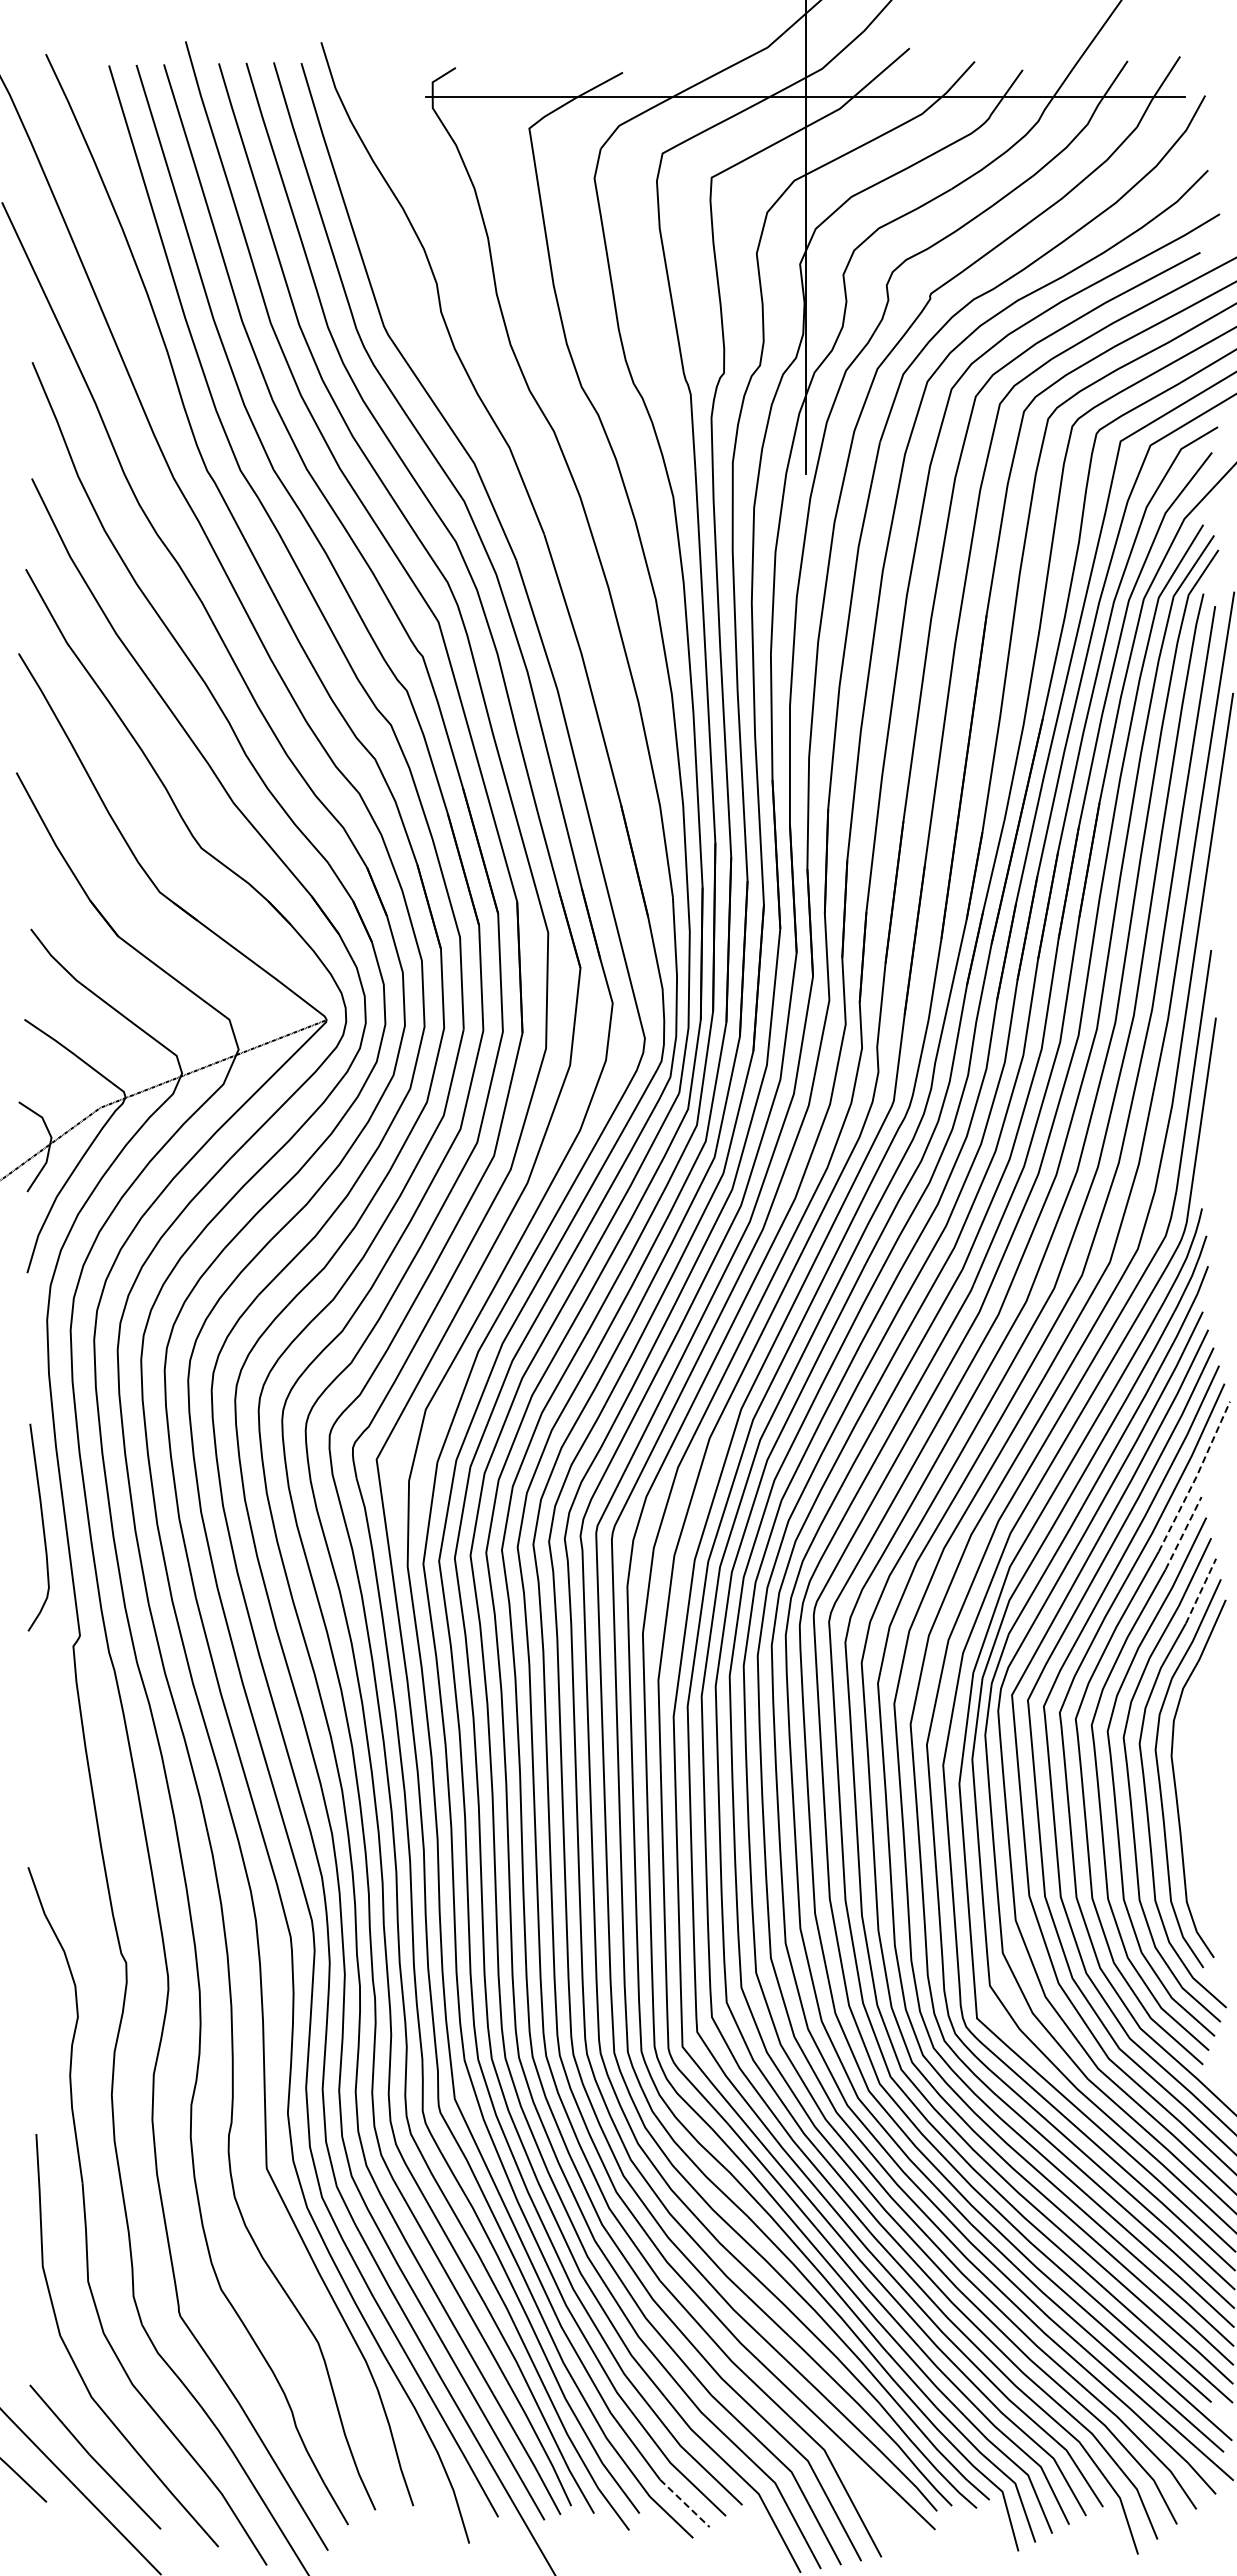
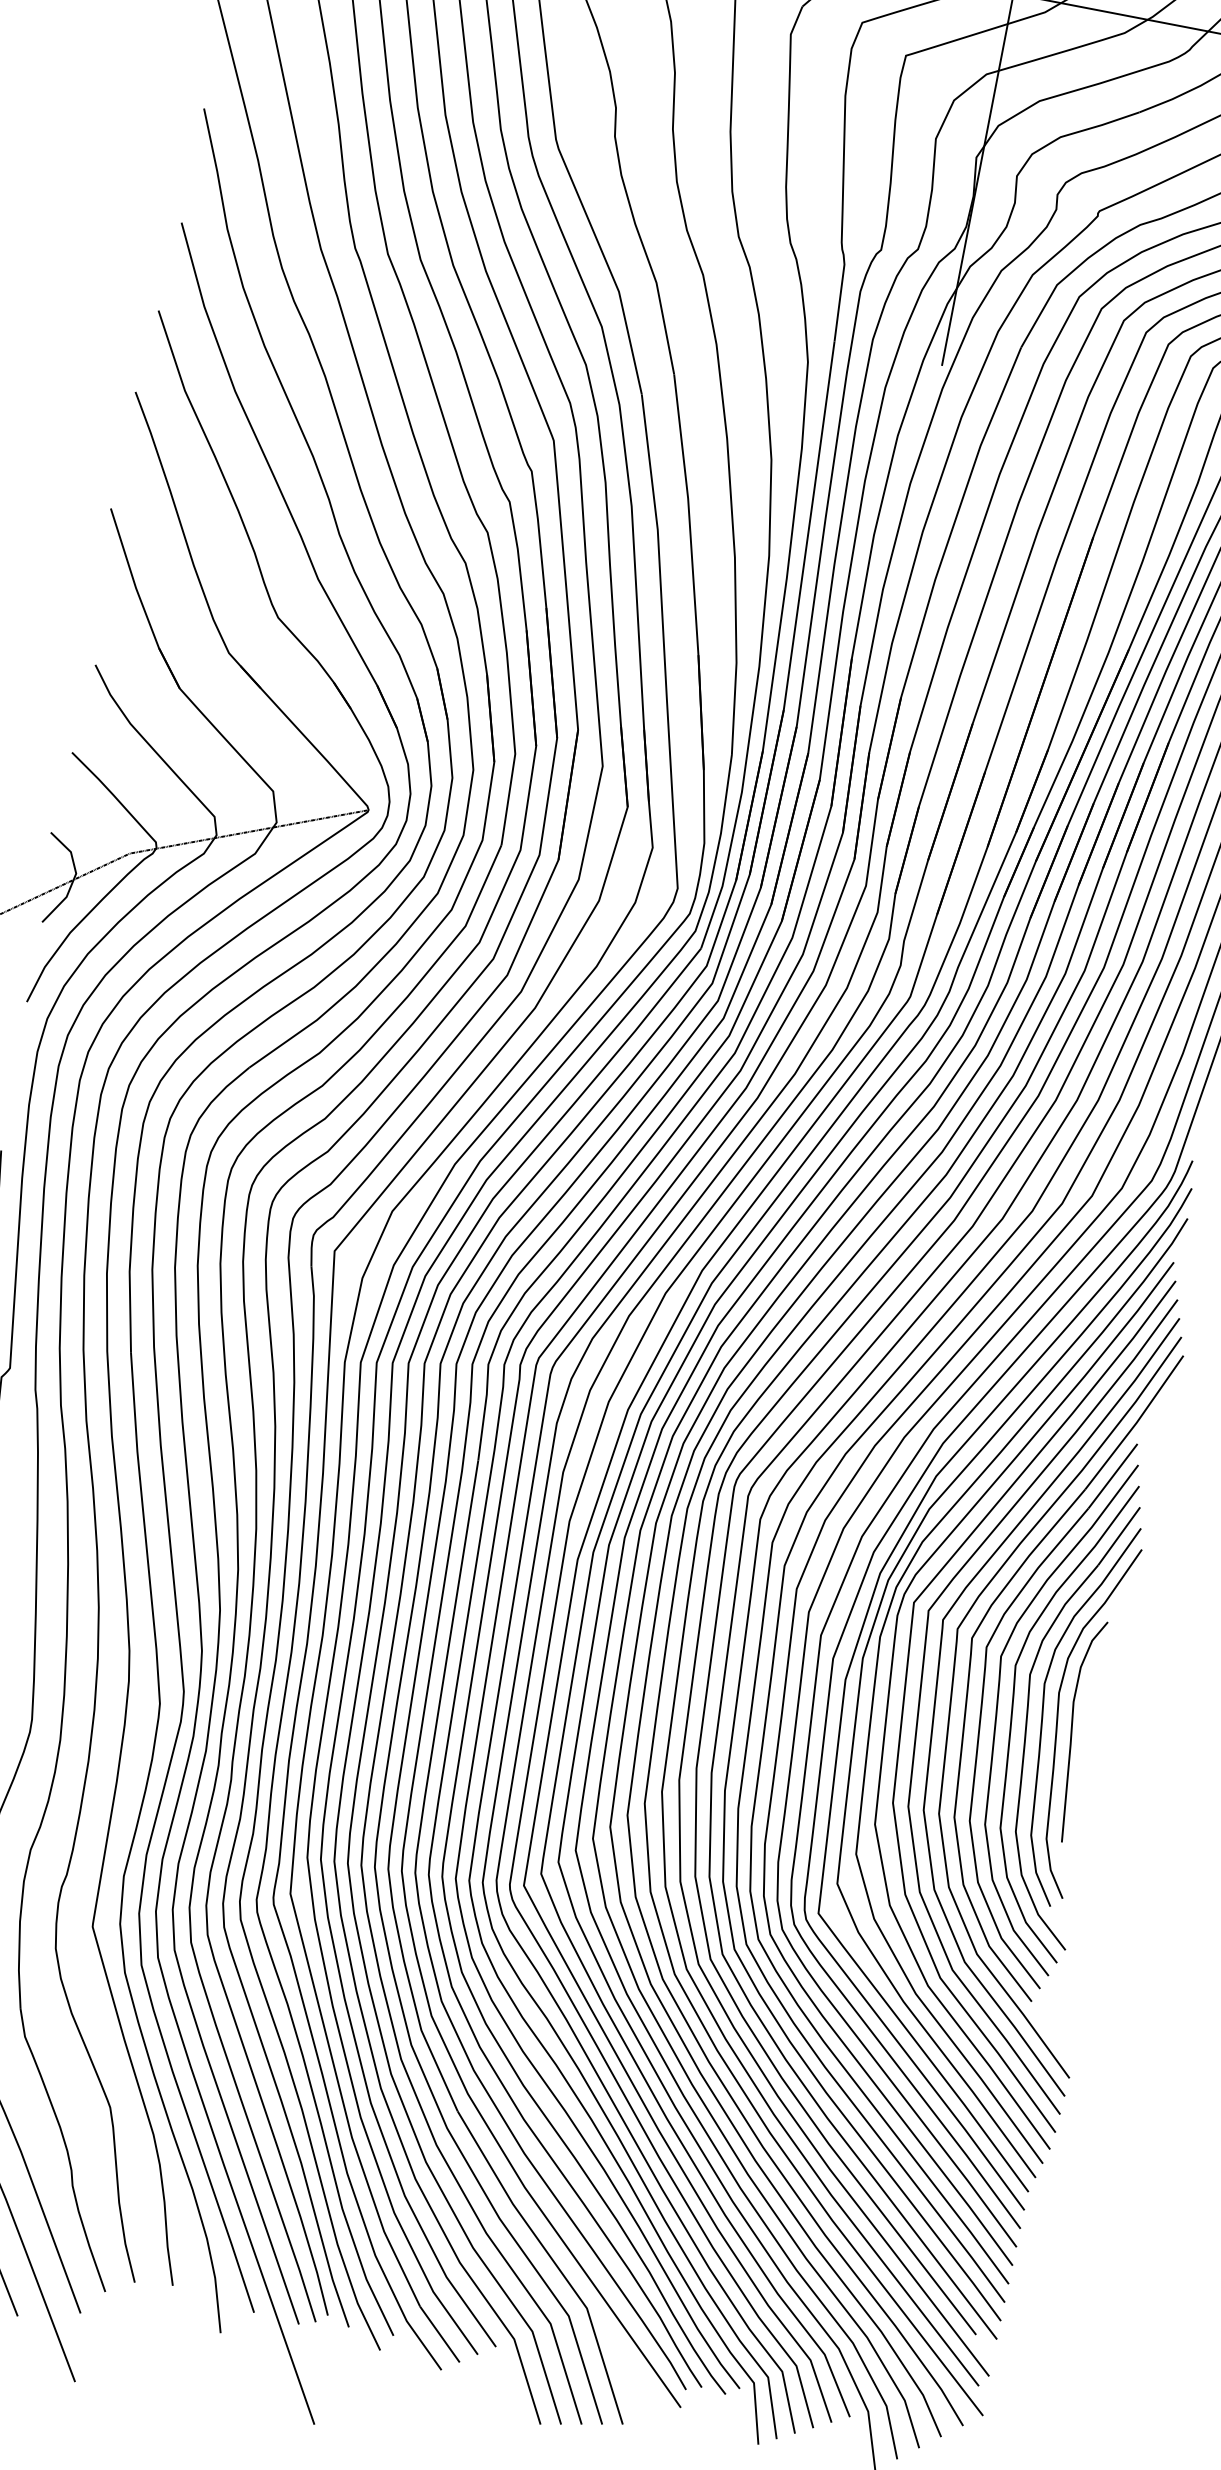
line: (1196, 1477) -> (1136, 1423), dashed -> solid
line: (1183, 1533) -> (1112, 1476), dashed -> solid
line: (1201, 1591) -> (1119, 1536), dashed -> solid
curve: (1191, 1789) -> (1072, 1729), added
line: (685, 2503) -> (440, 2334), dashed -> solid

